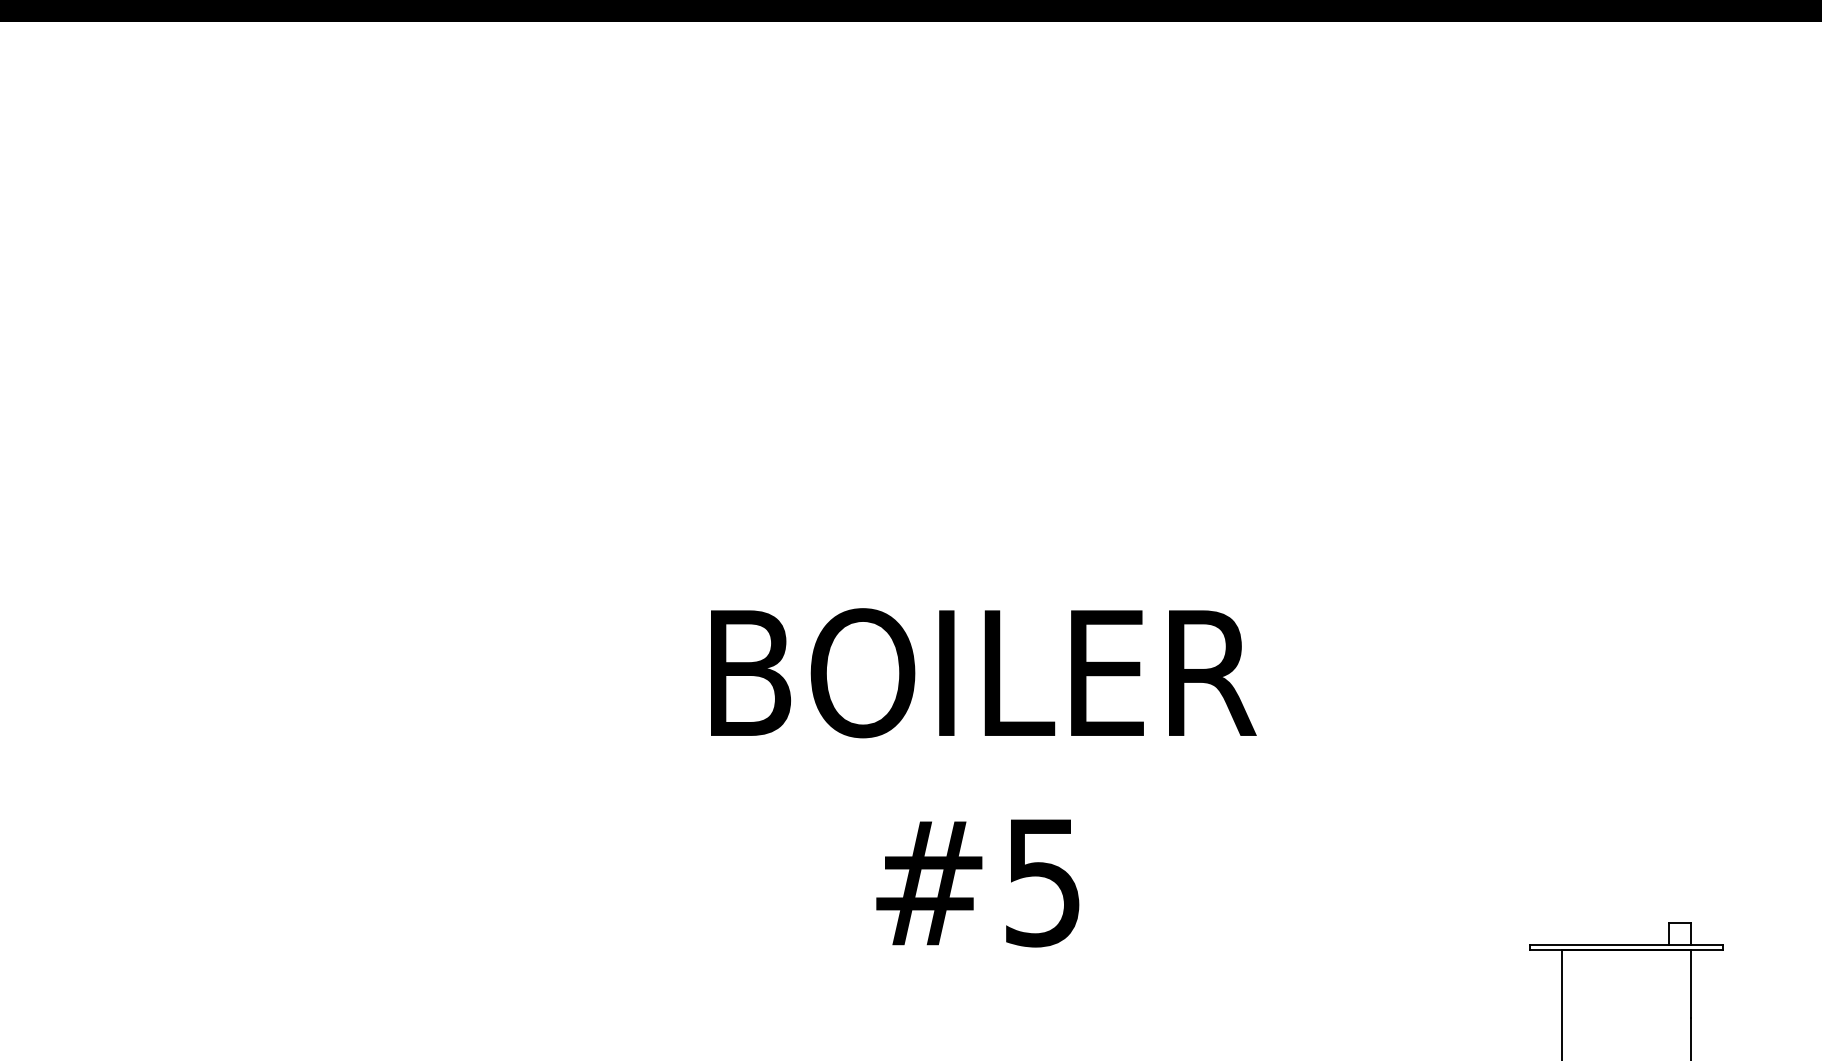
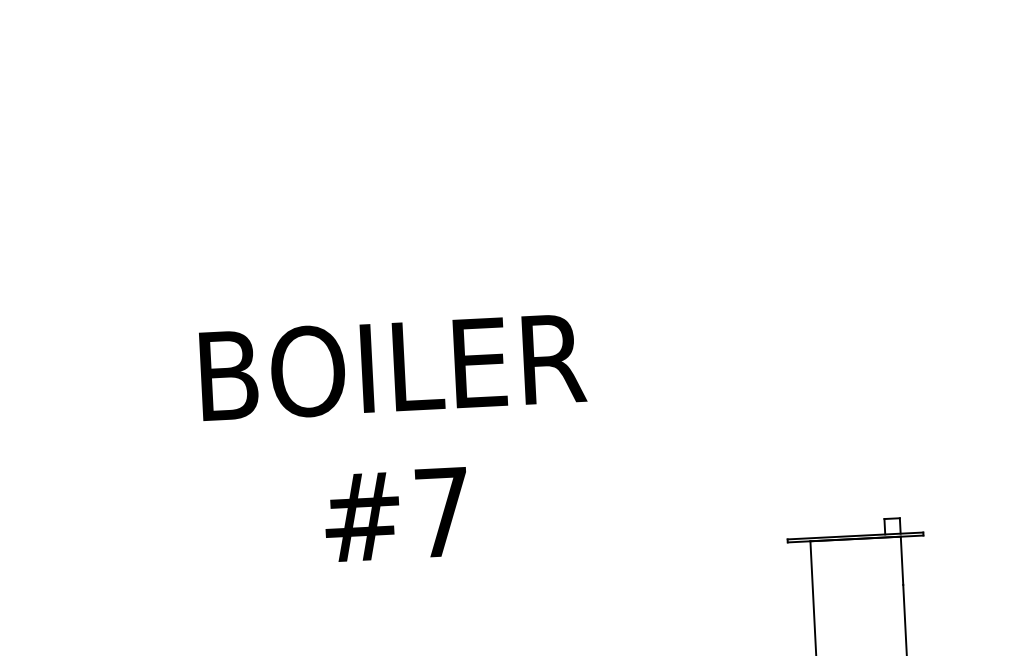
text: (1042, 883) -> (442, 513), #5 -> #7

